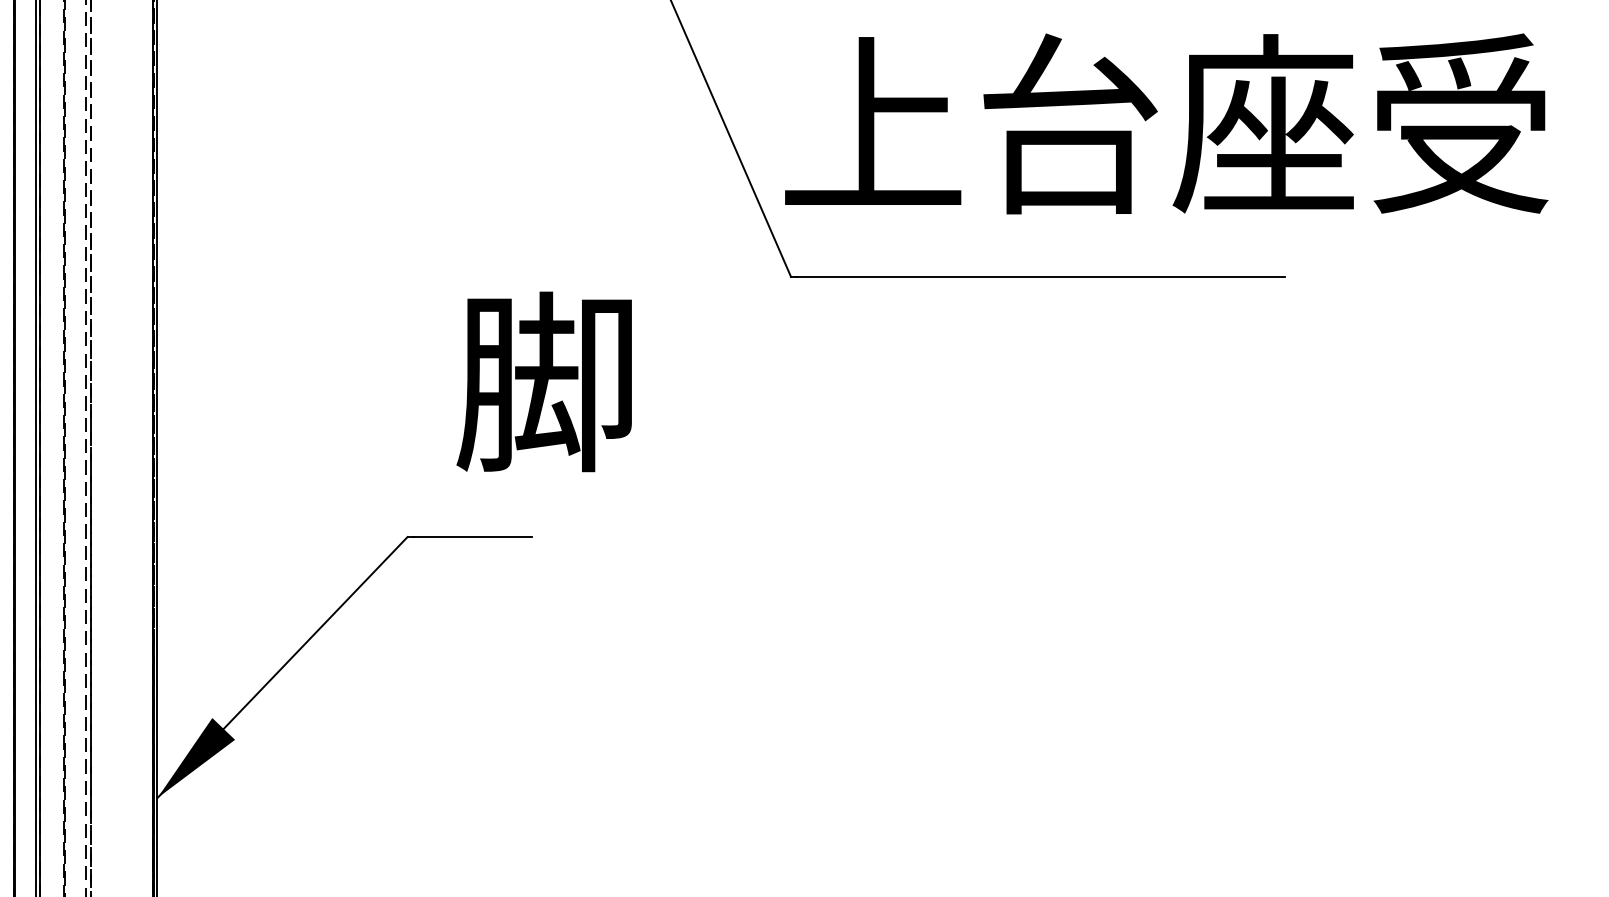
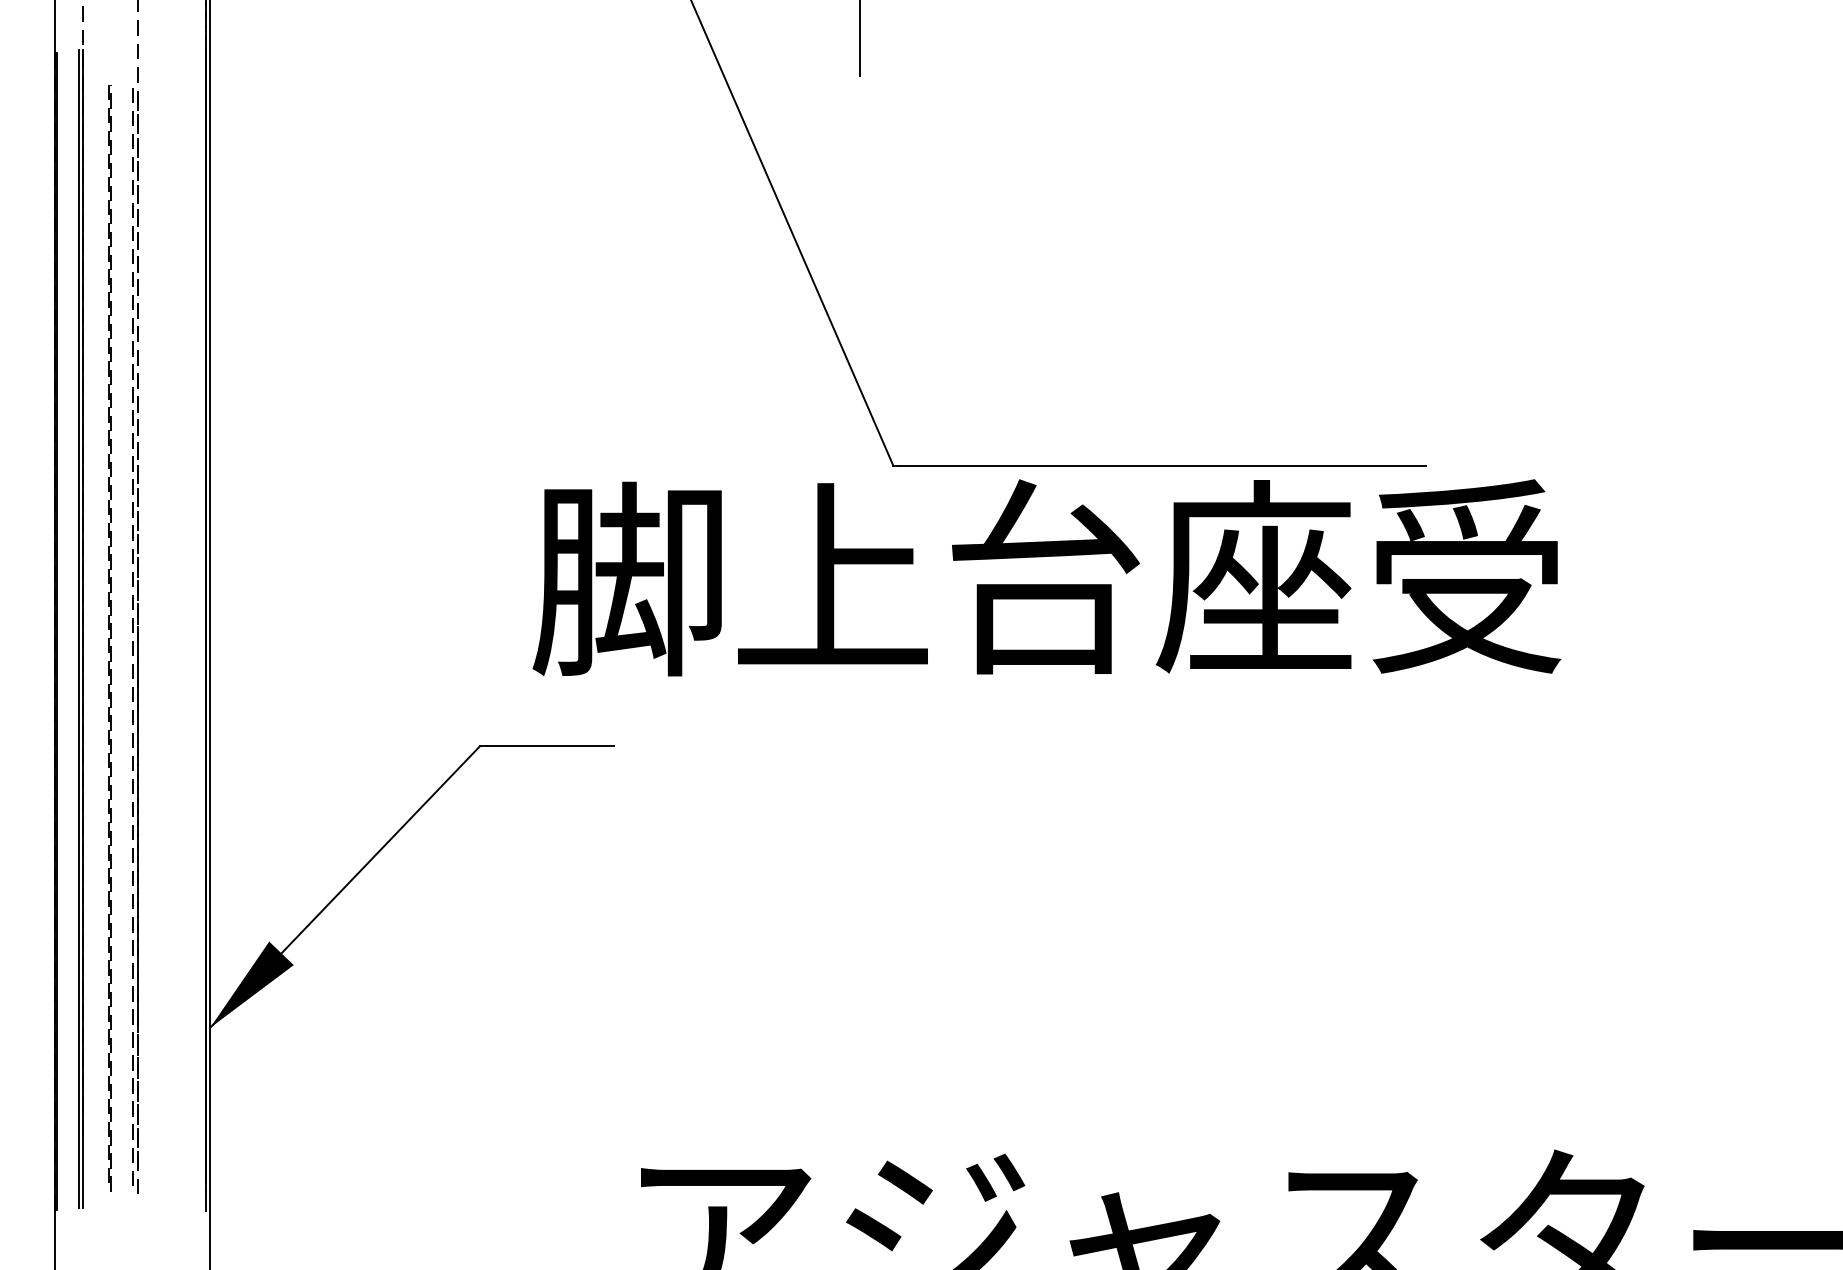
text: (1166, 123) -> (1149, 576), moved

